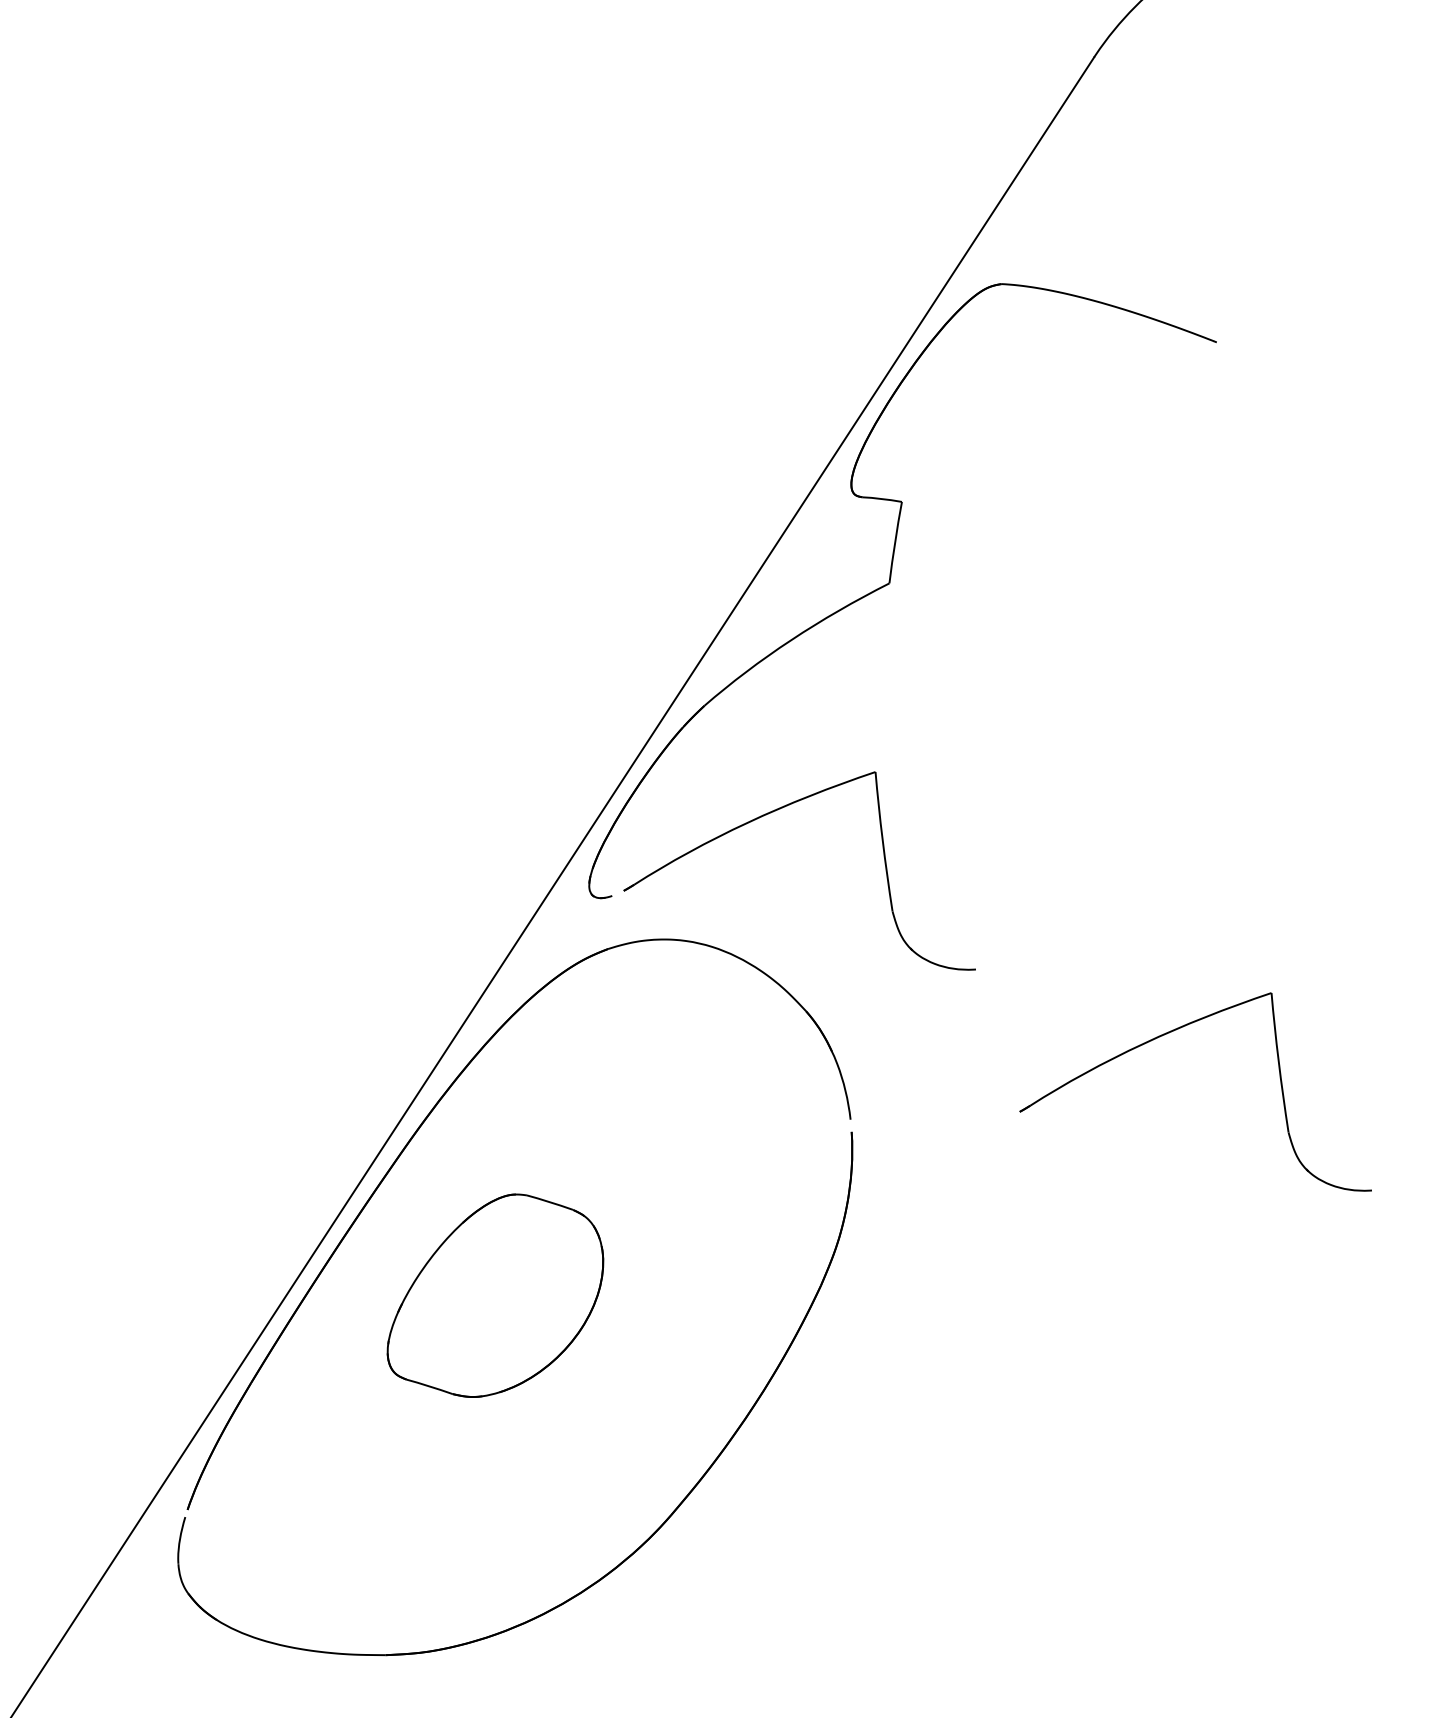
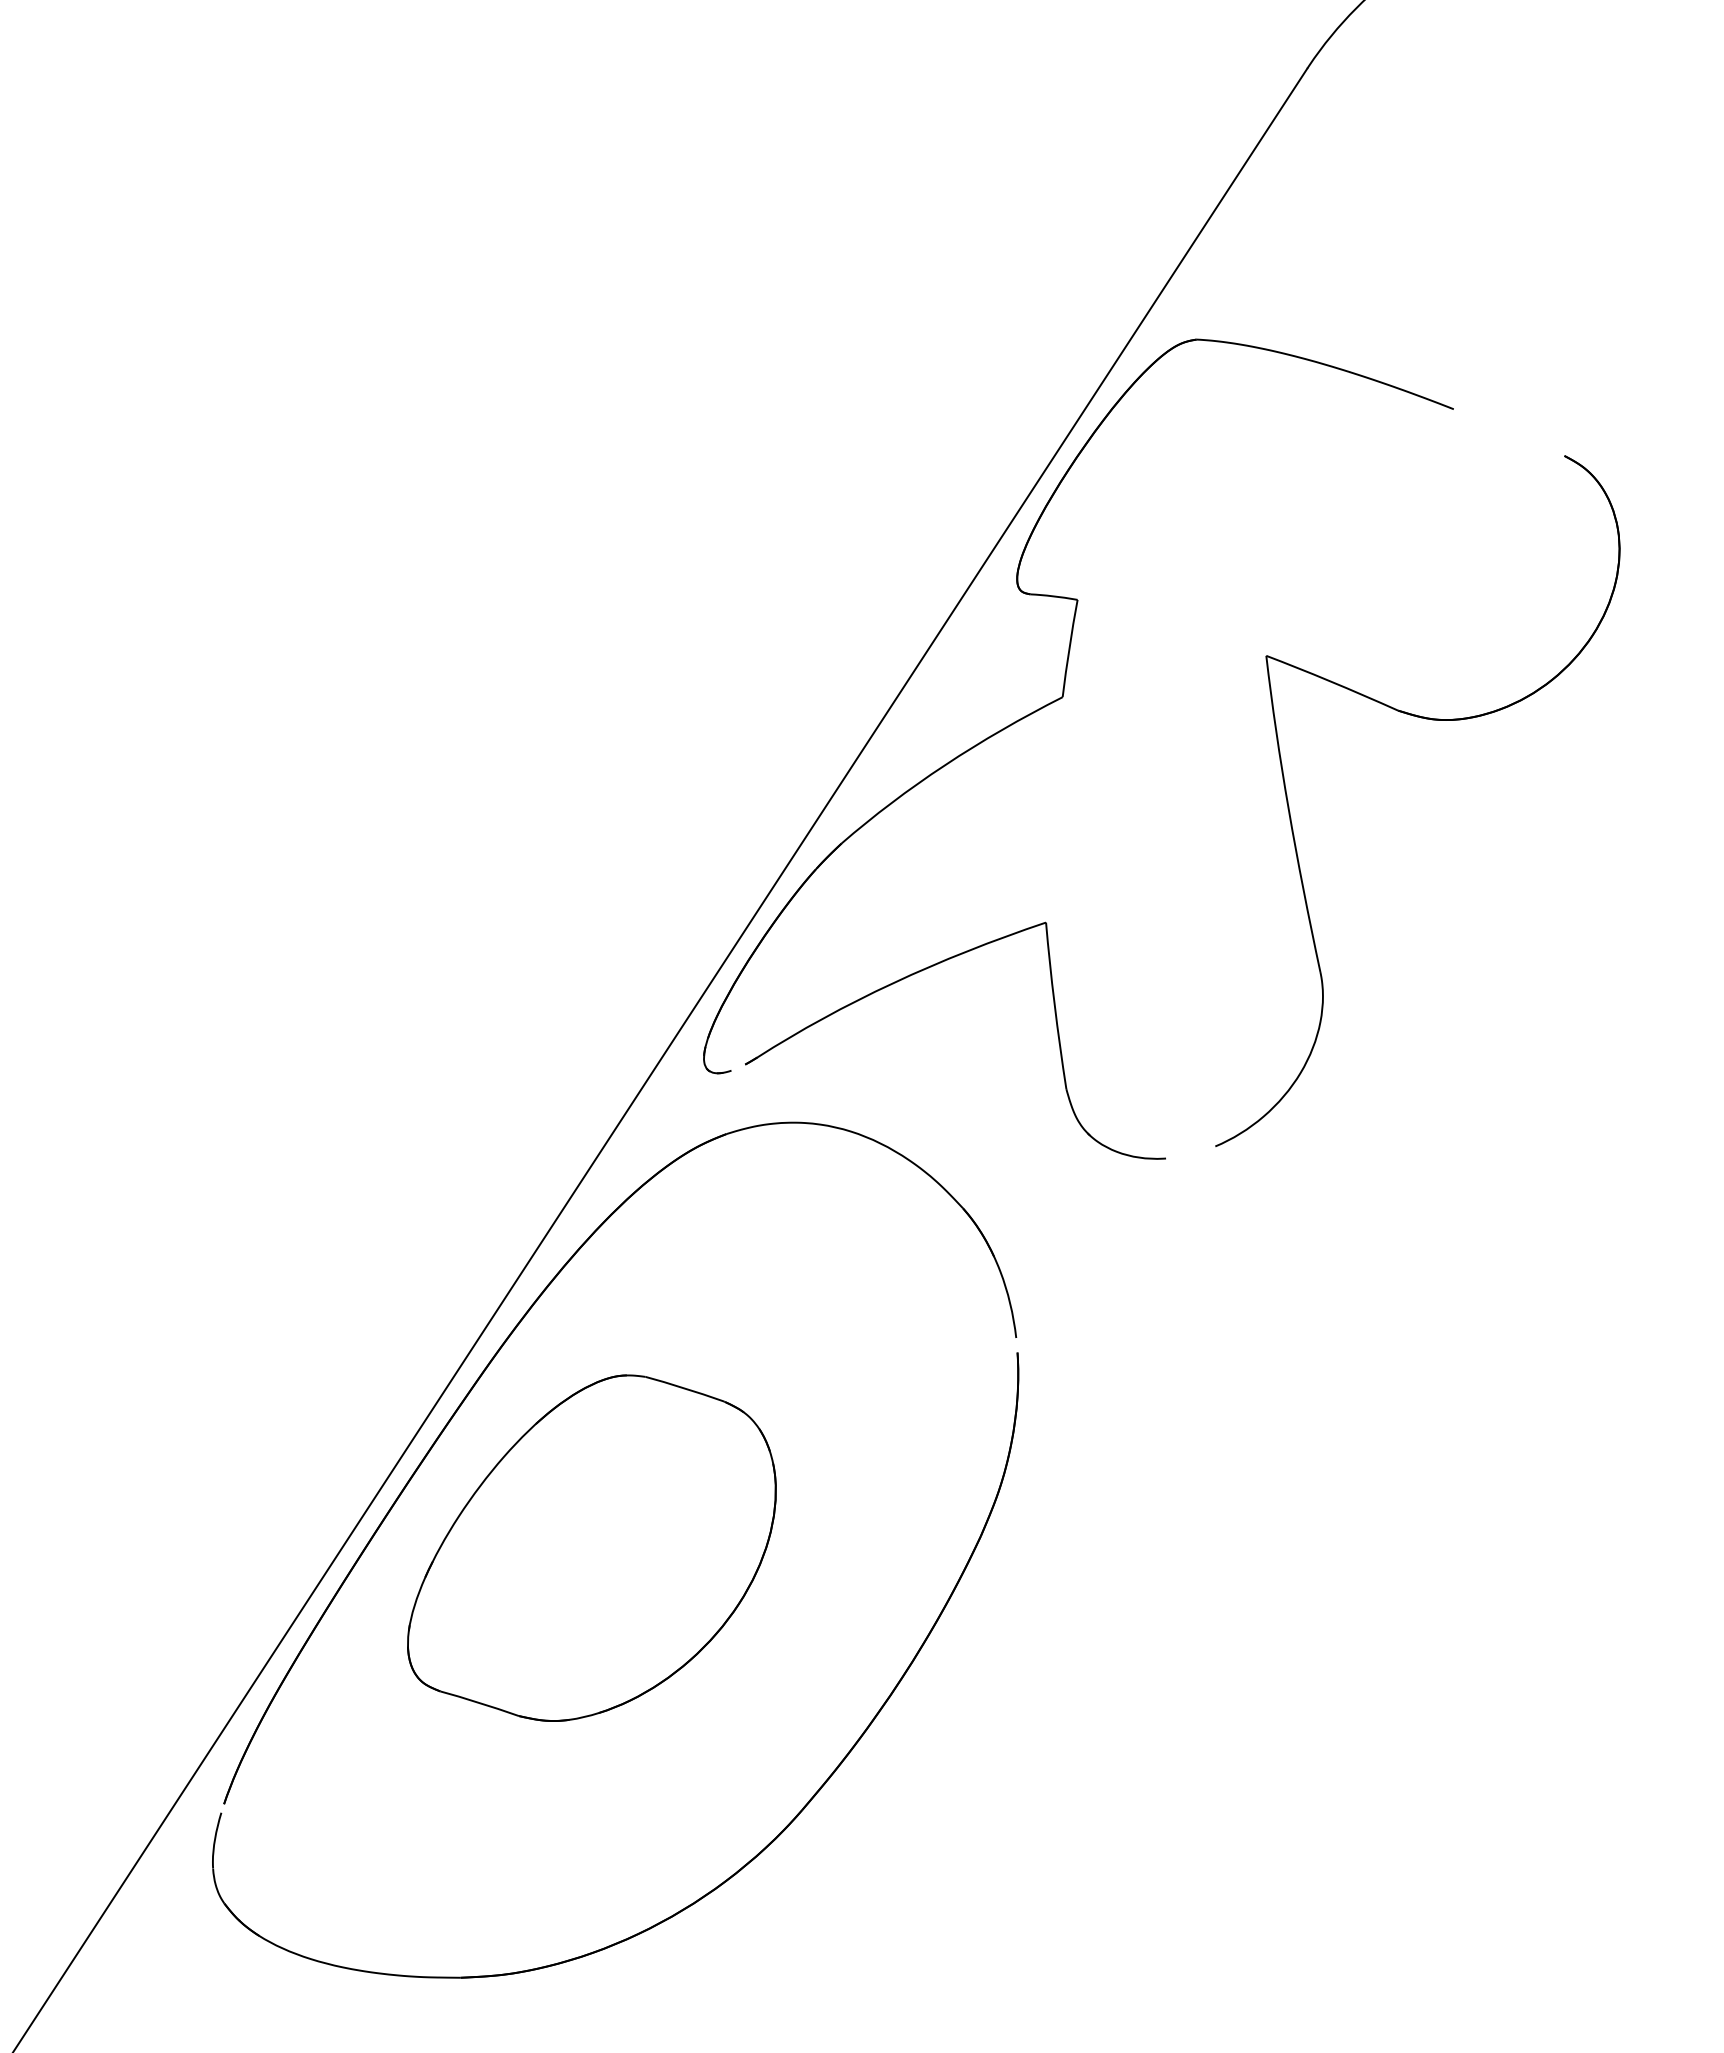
part: (1194, 602) -> (1427, 720), added
part: (1169, 1033) -> (1397, 1234), removed
part: (495, 1295) -> (591, 1548), size x1.43

